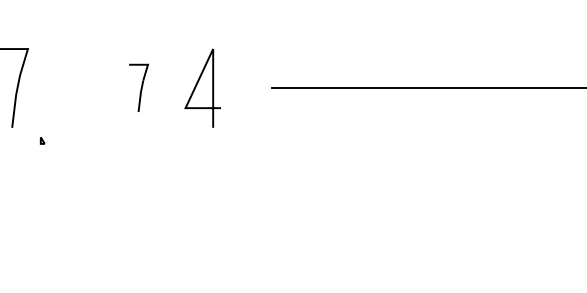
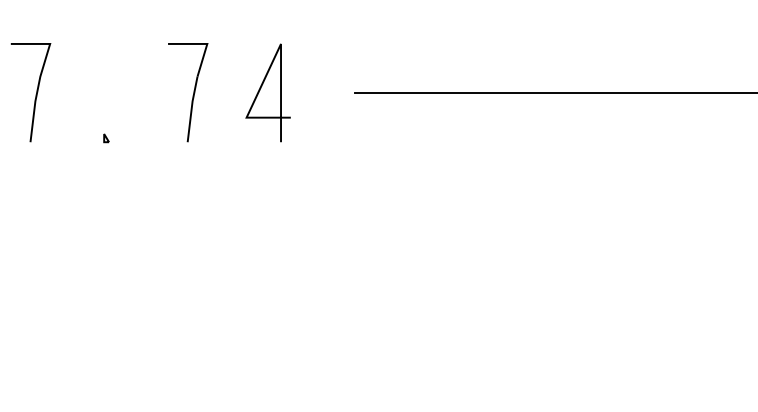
part: (138, 87) -> (188, 92), size x1.67
part: (42, 140) -> (106, 138), moved

